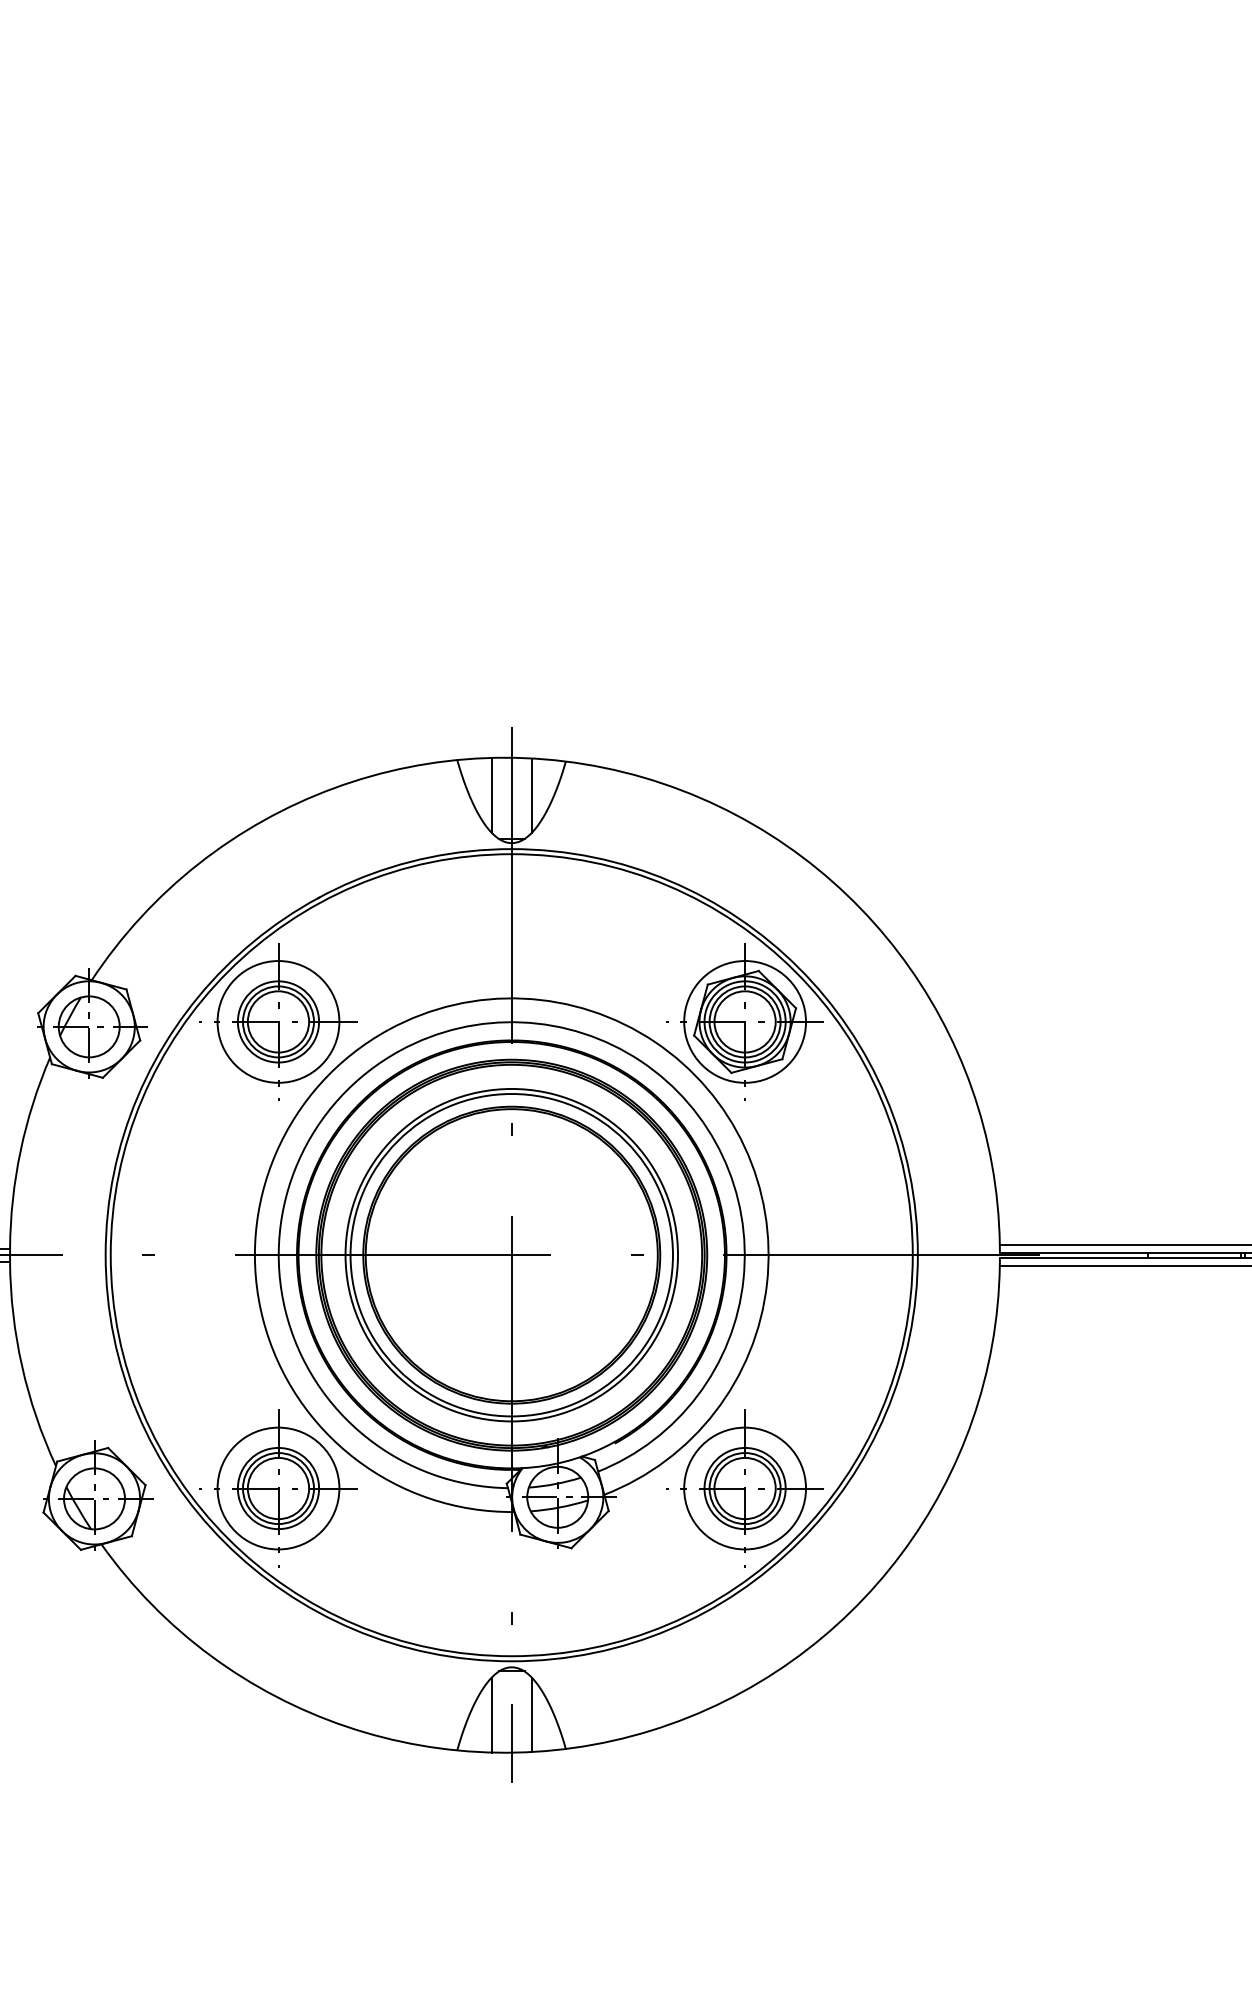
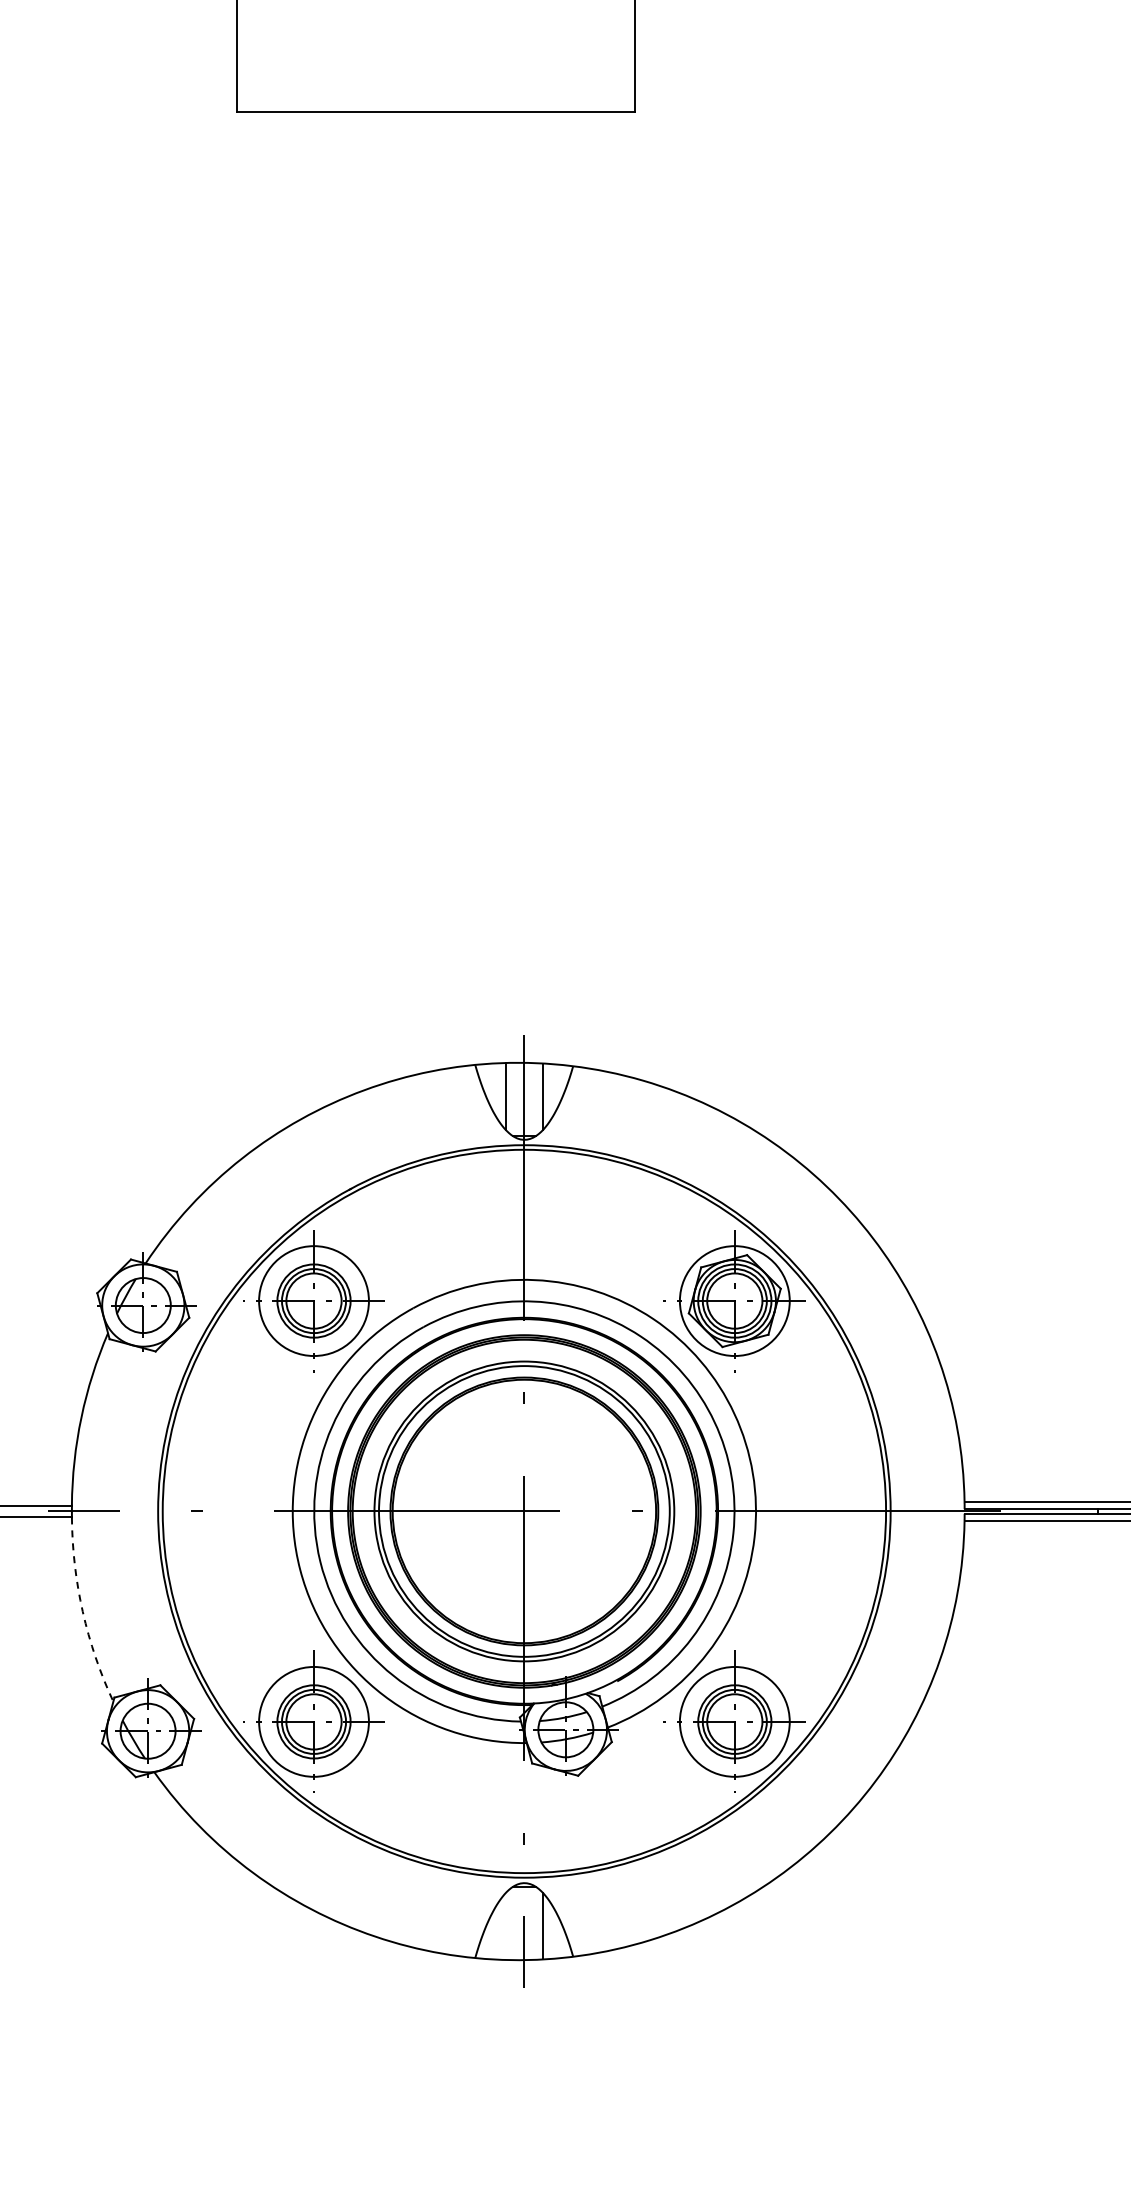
arc: (21, 1366) -> (82, 1611), solid -> dashed
line: (491, 1714) -> (506, 1925), removed

